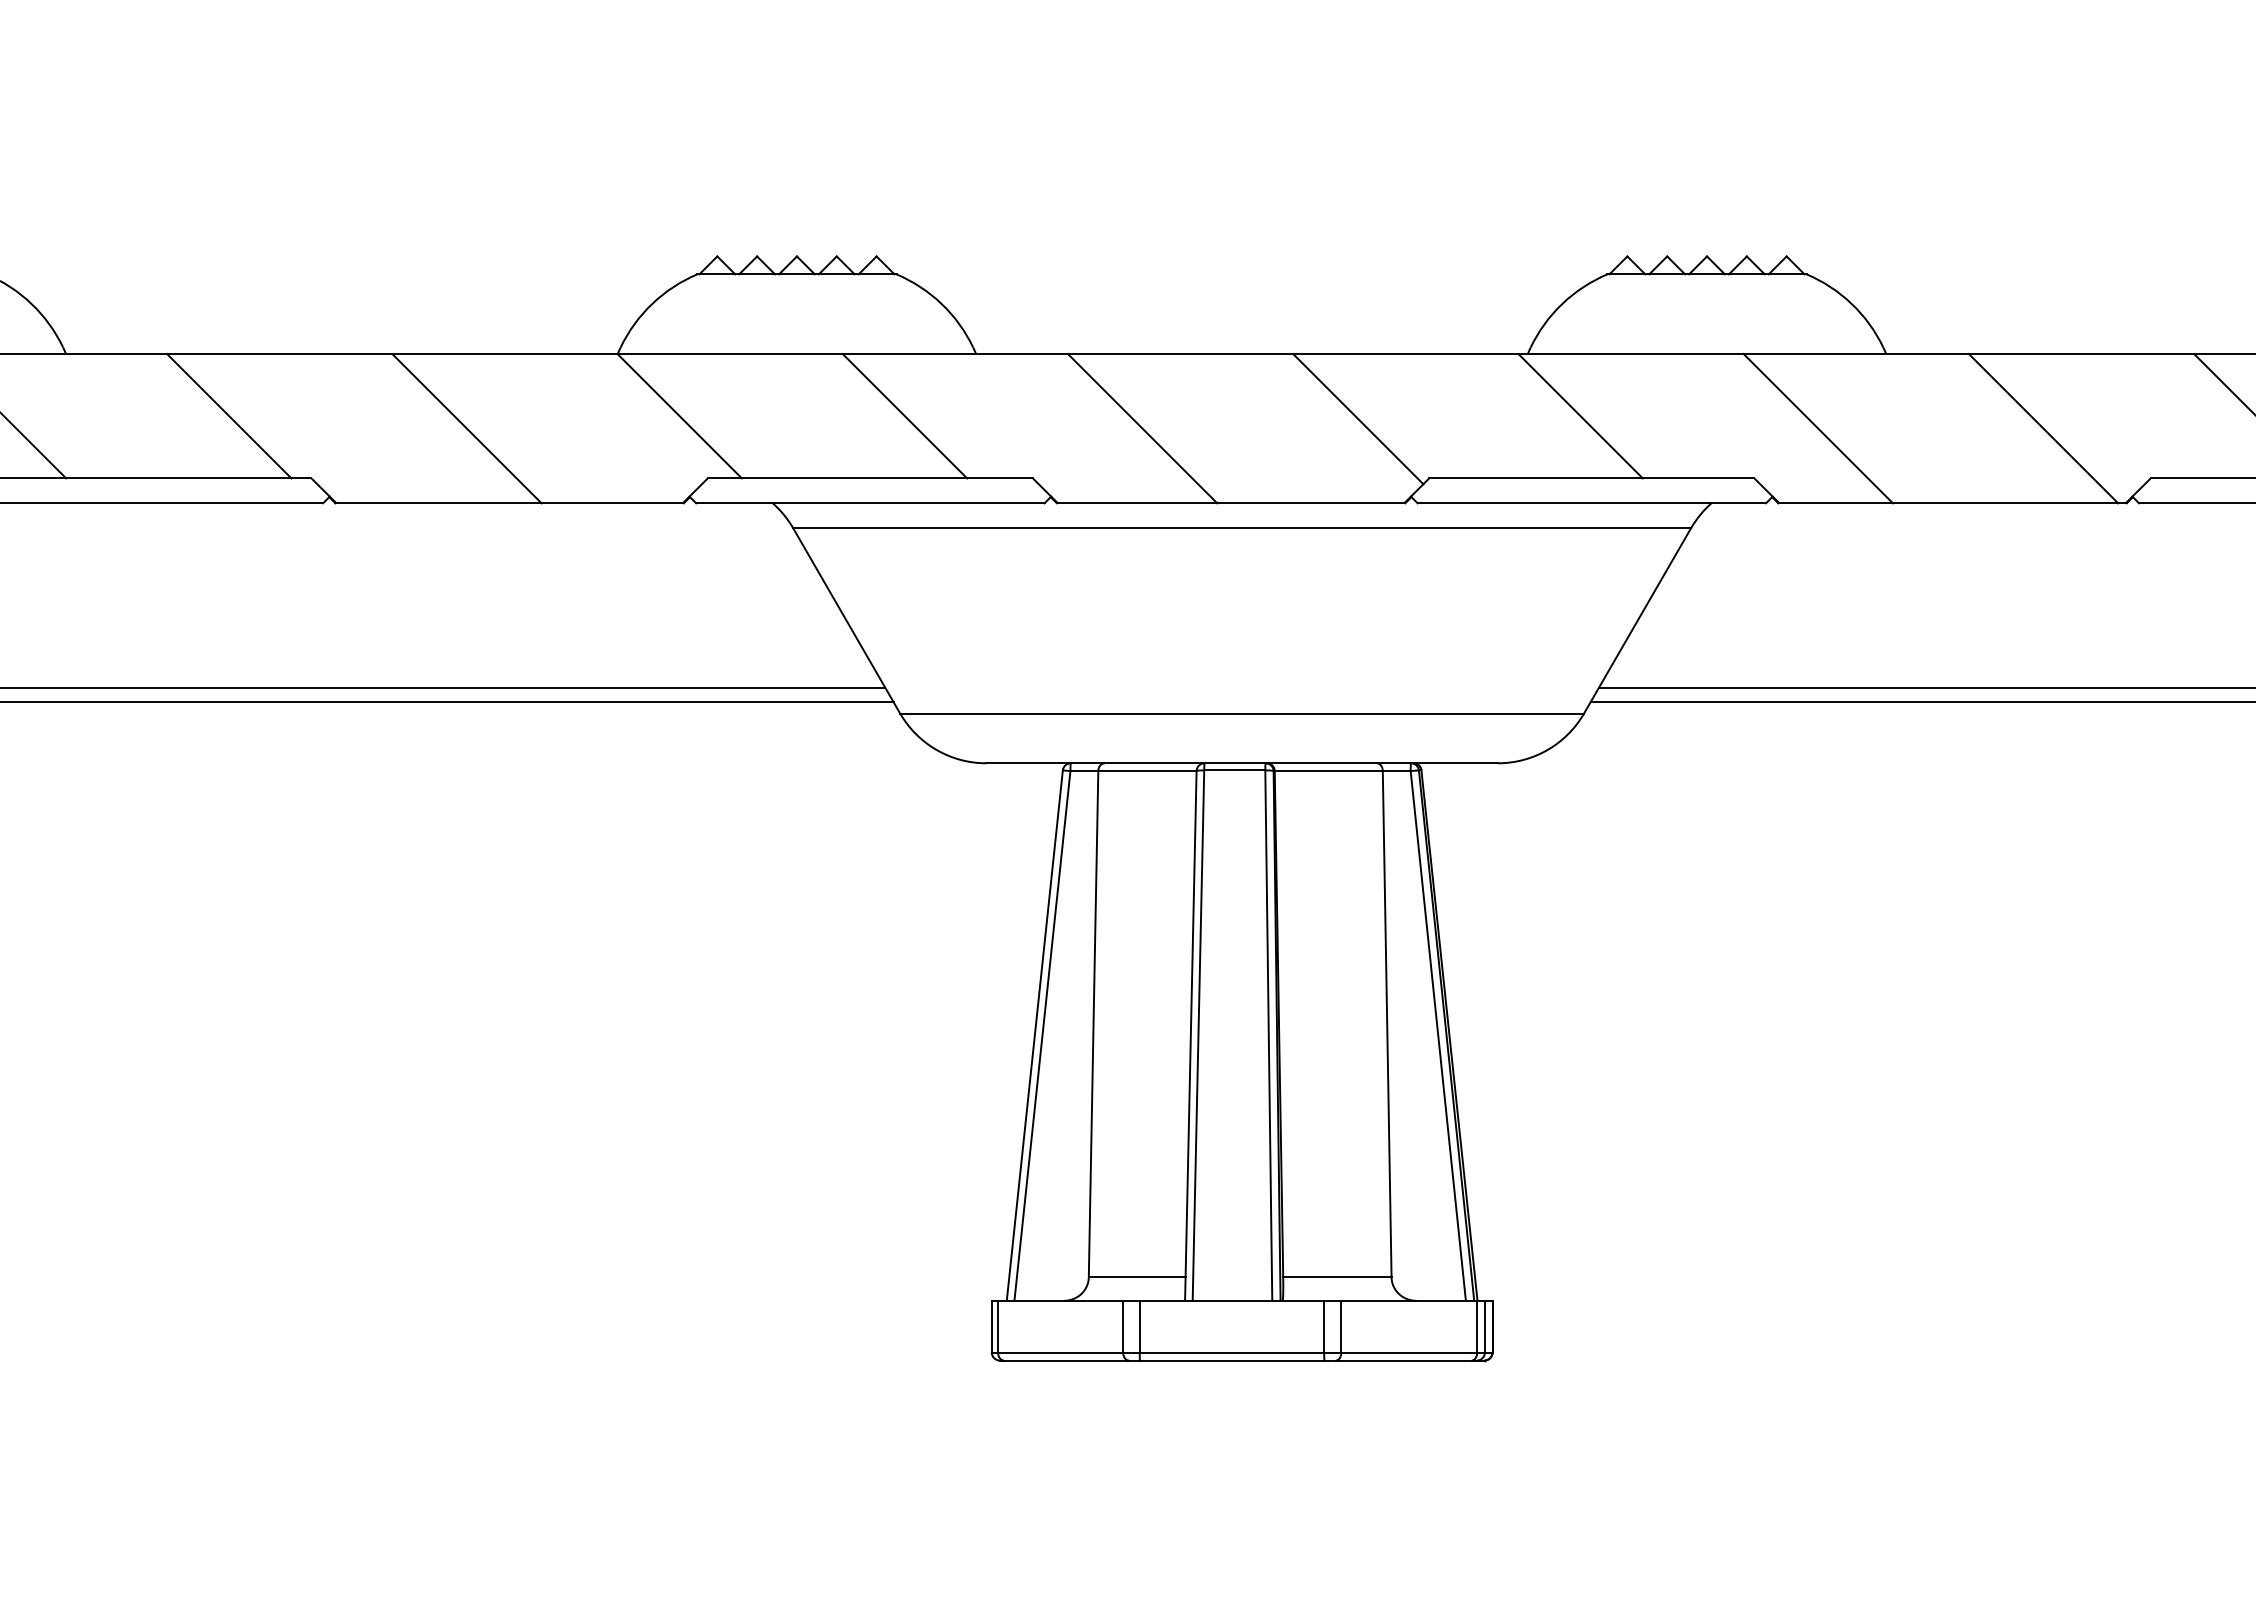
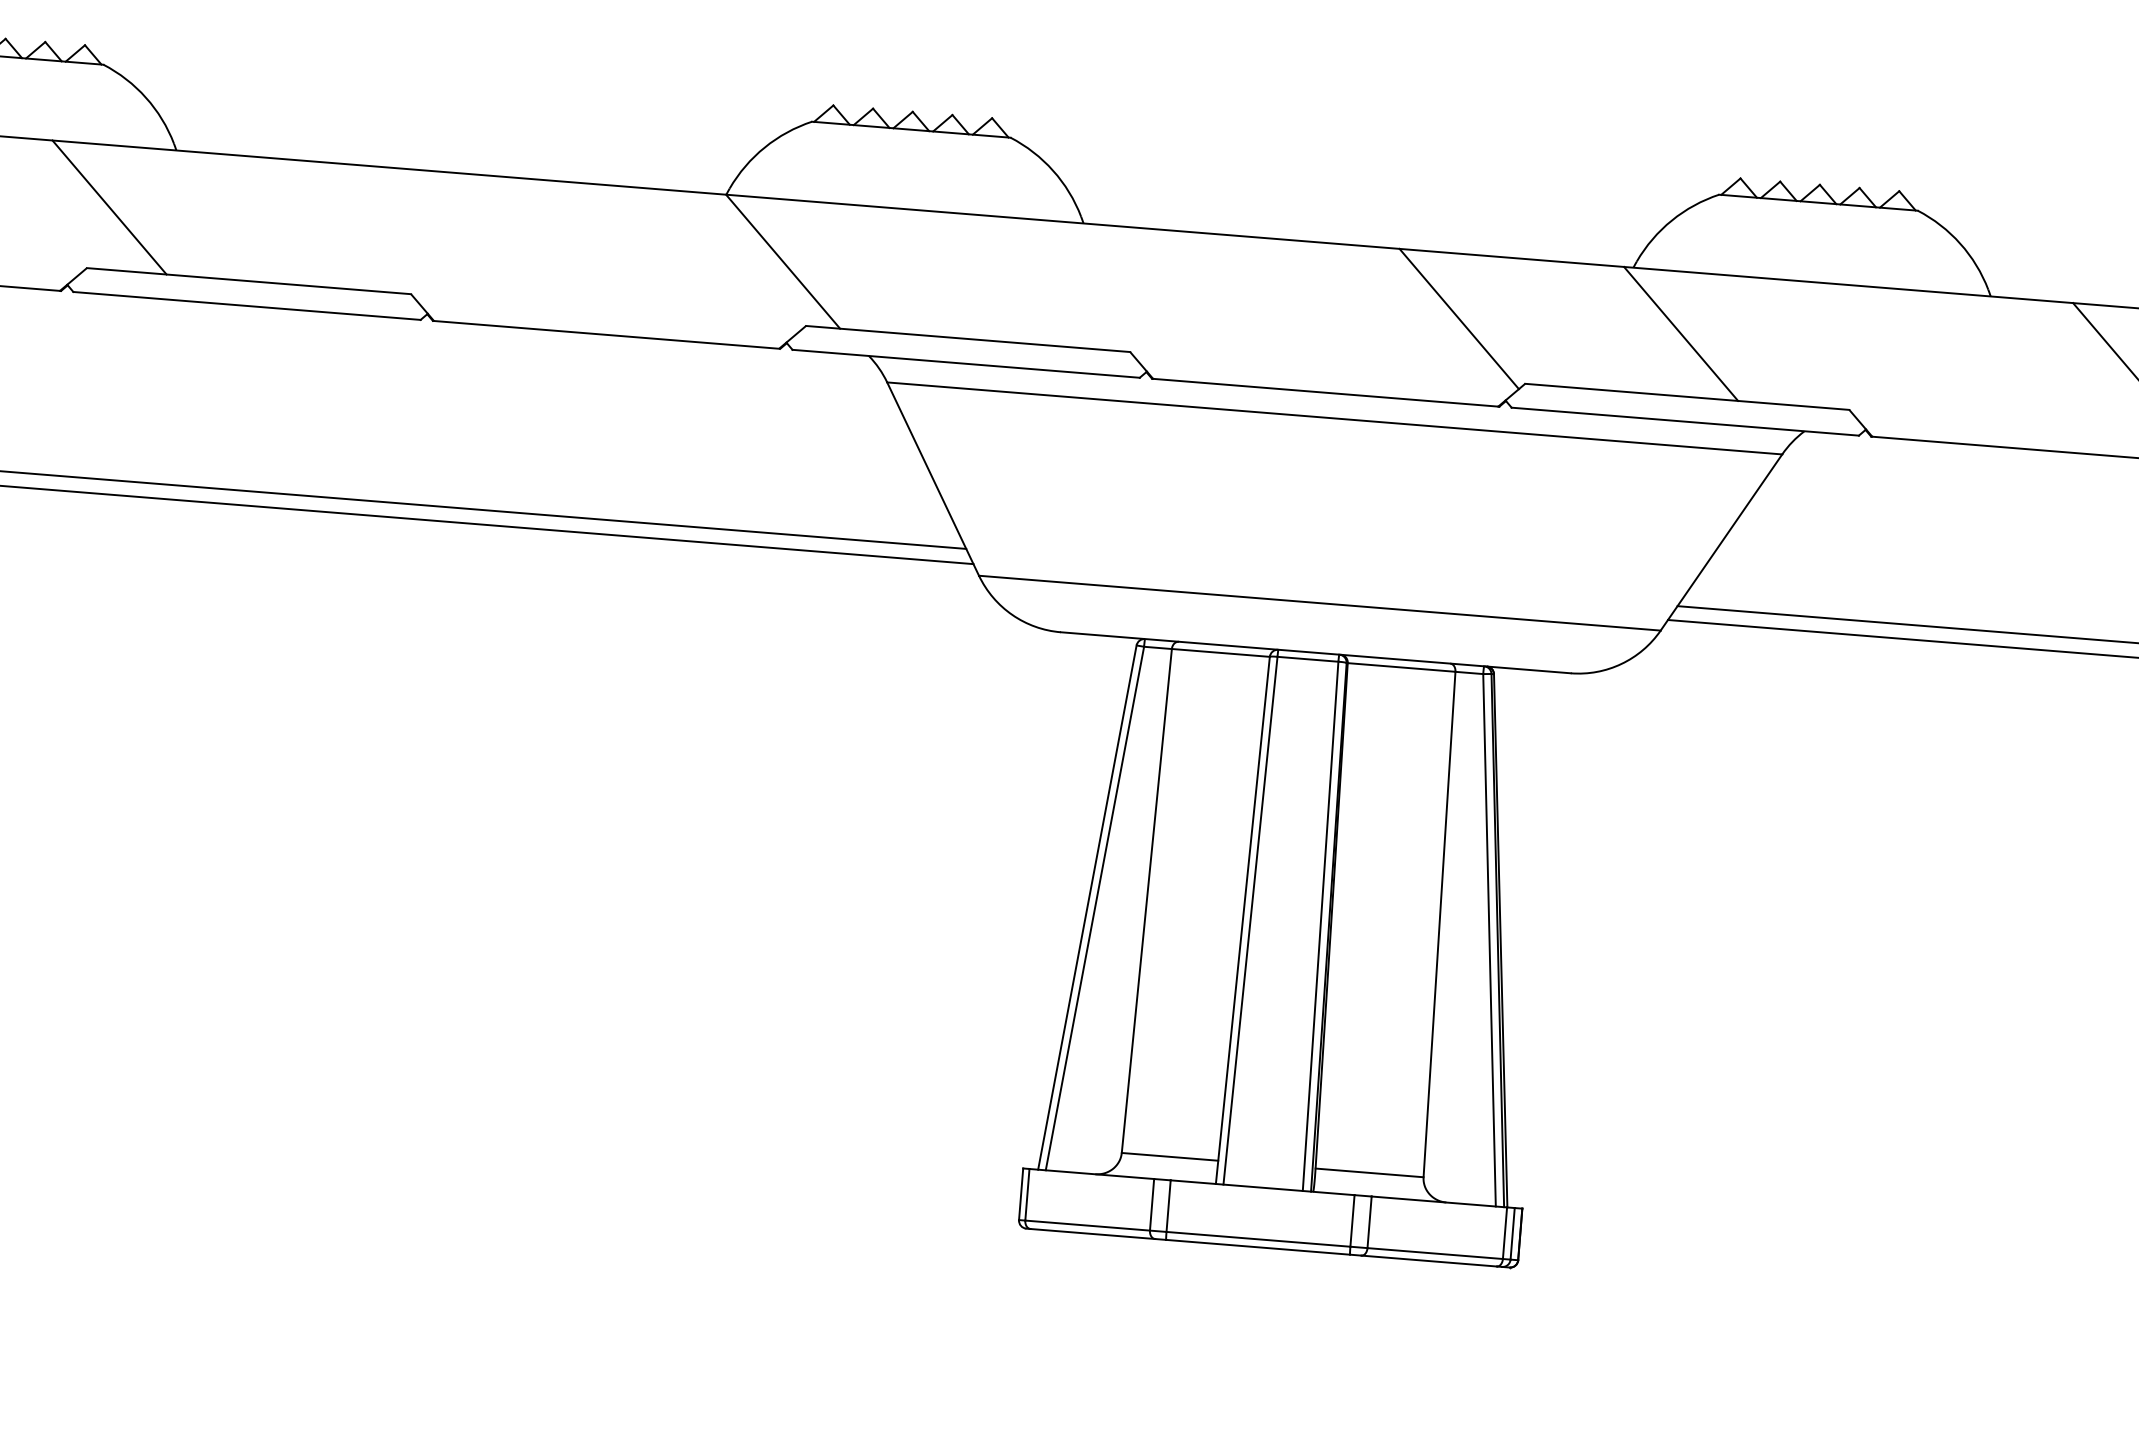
line: (229, 416) -> (334, 225), removed
line: (904, 416) -> (1007, 280), removed
line: (466, 428) -> (569, 256), removed
line: (1142, 428) -> (1243, 311), removed
line: (1817, 428) -> (1916, 365), removed

